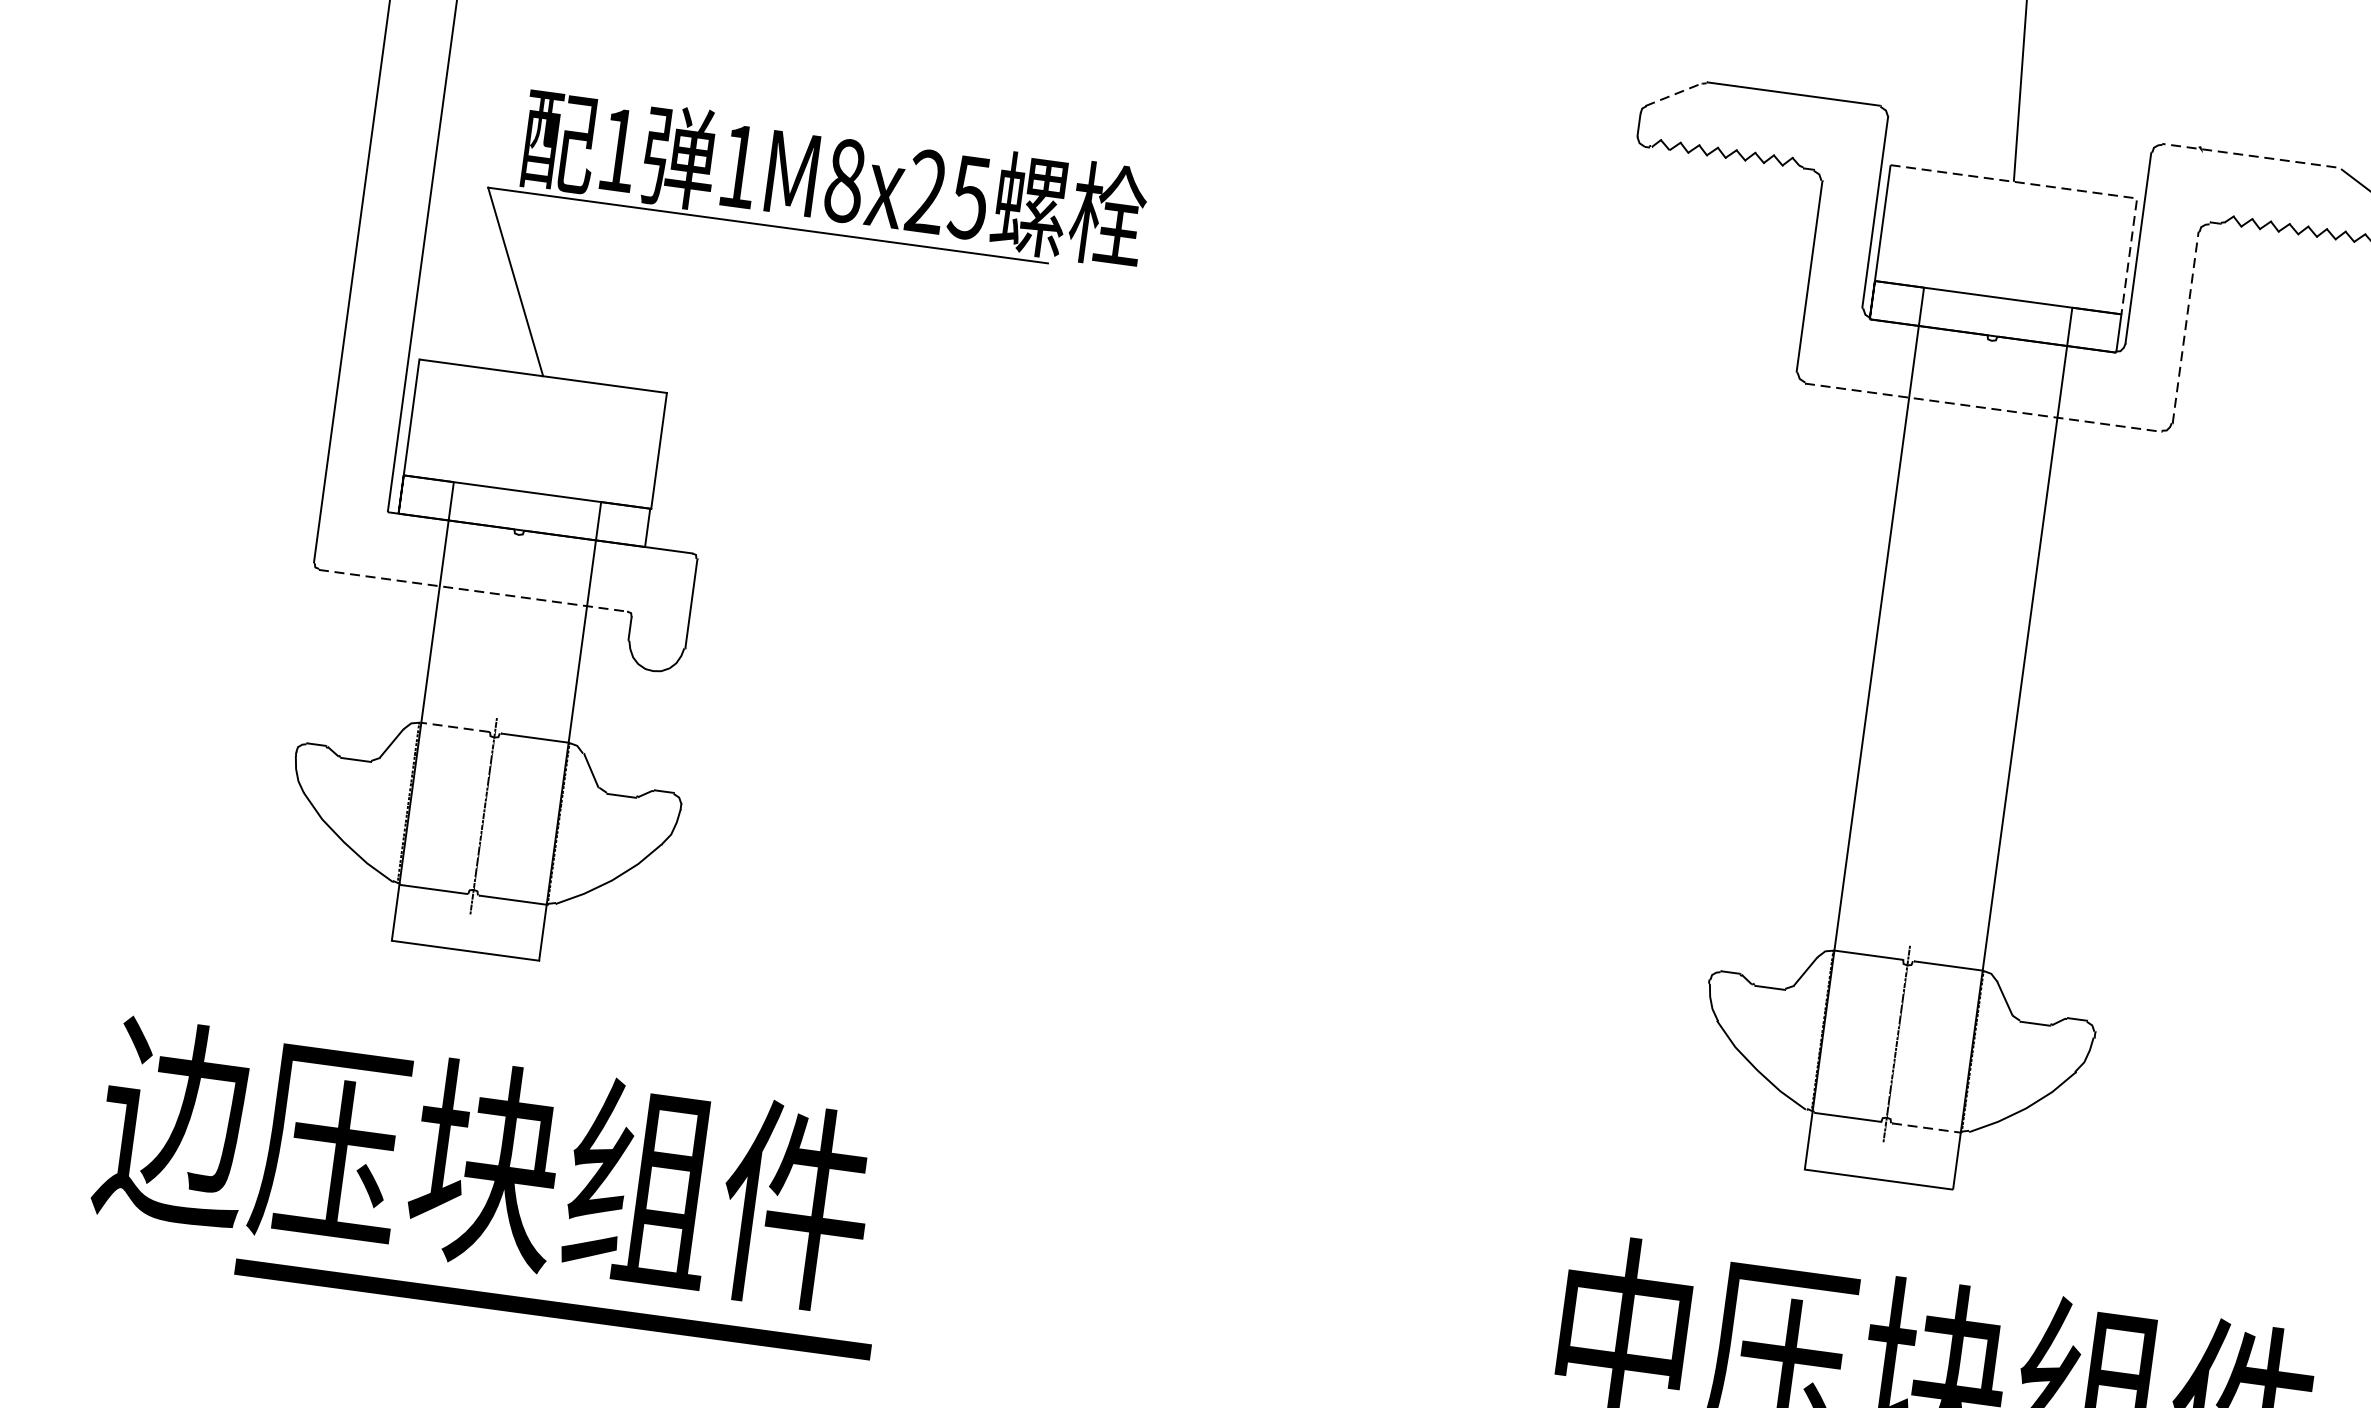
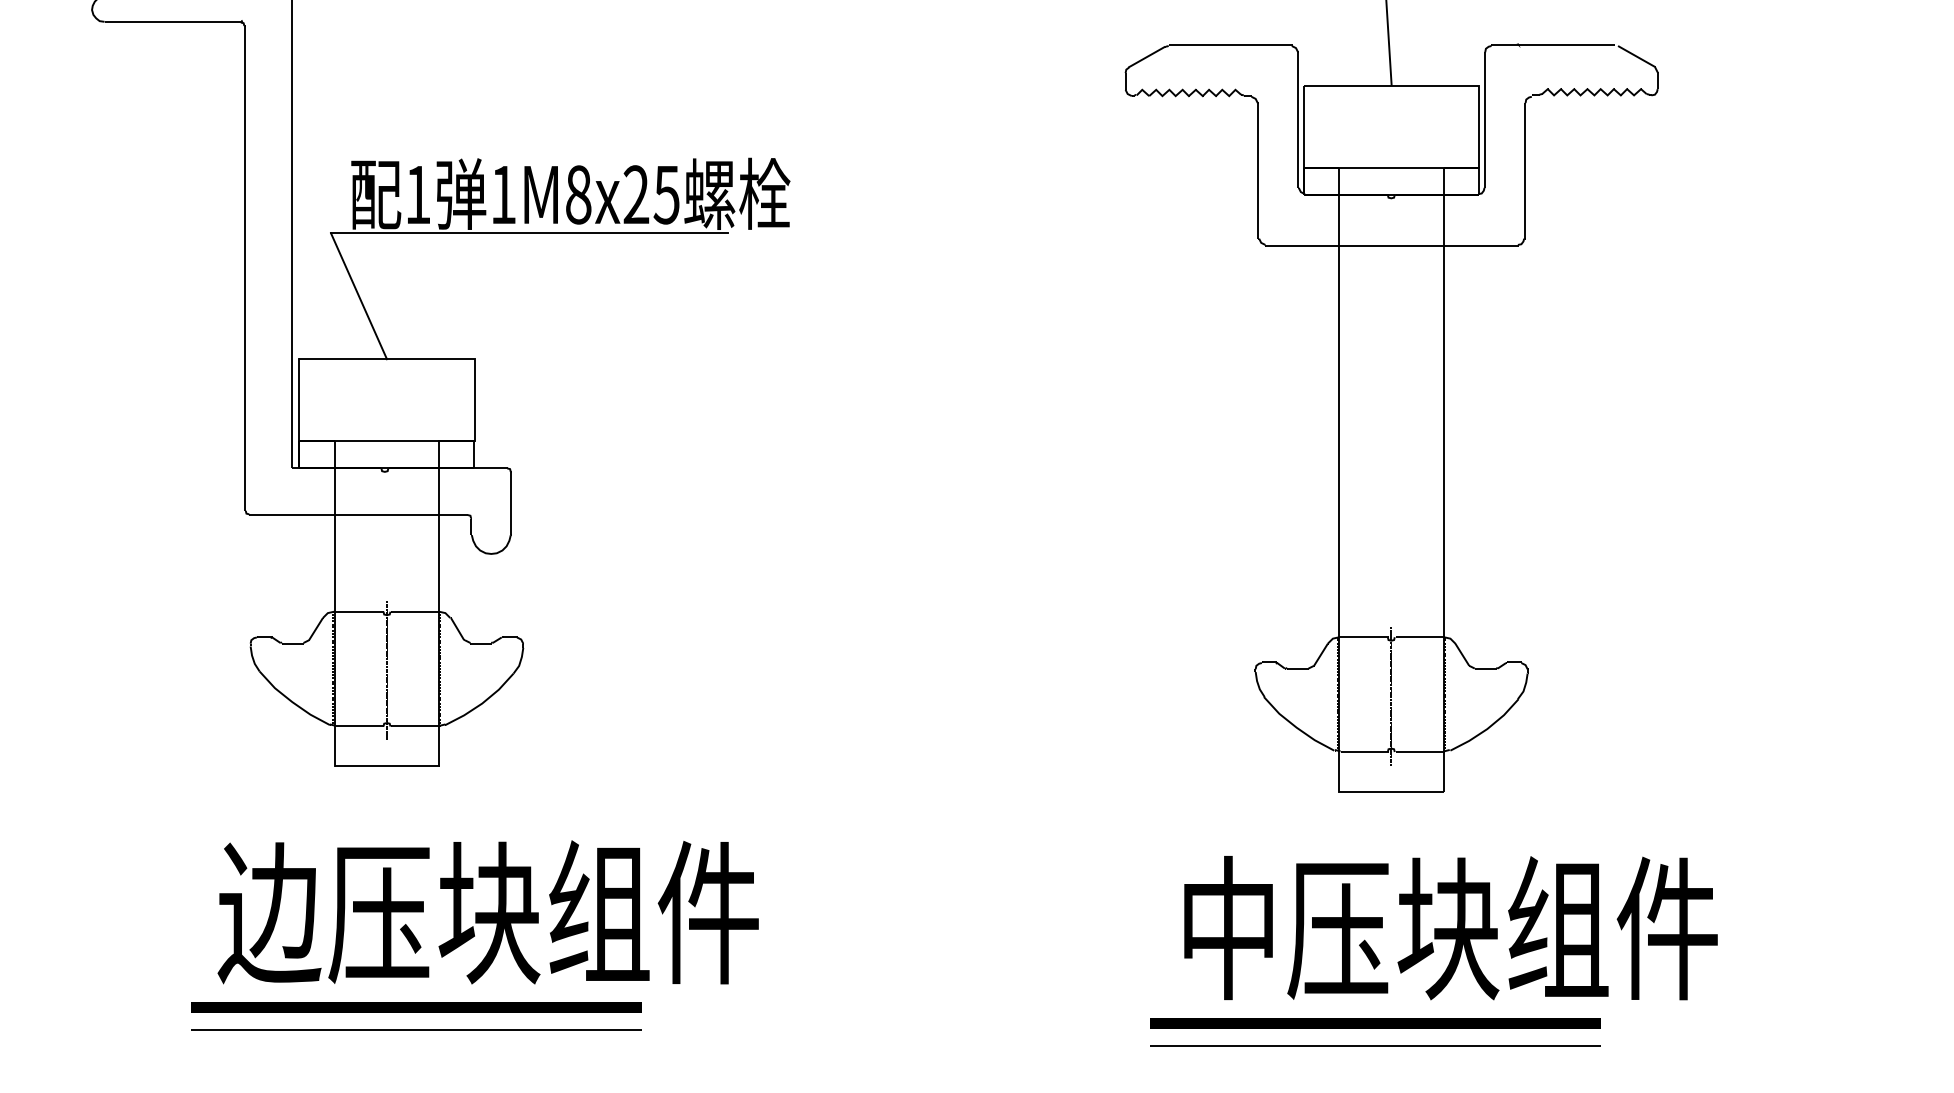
line: (1674, 94) -> (1147, 56), dashed -> solid
line: (2250, 155) -> (1553, 45), dashed -> solid
line: (2074, 189) -> (1434, 85), dashed -> solid
line: (2185, 326) -> (1524, 170), dashed -> solid
line: (1984, 407) -> (1392, 245), dashed -> solid
line: (473, 591) -> (358, 515), dashed -> solid
line: (453, 726) -> (357, 611), dashed -> solid
line: (1927, 1128) -> (1420, 752), dashed -> solid
text: (483, 1163) -> (487, 912), moved
line: (552, 1309) -> (416, 1007), moved
line: (456, 1328) -> (416, 1029), added

